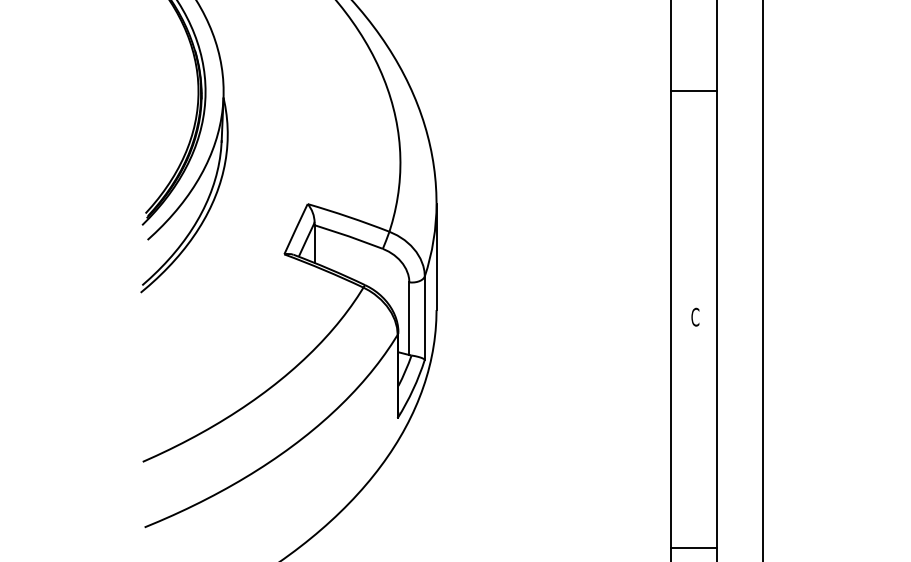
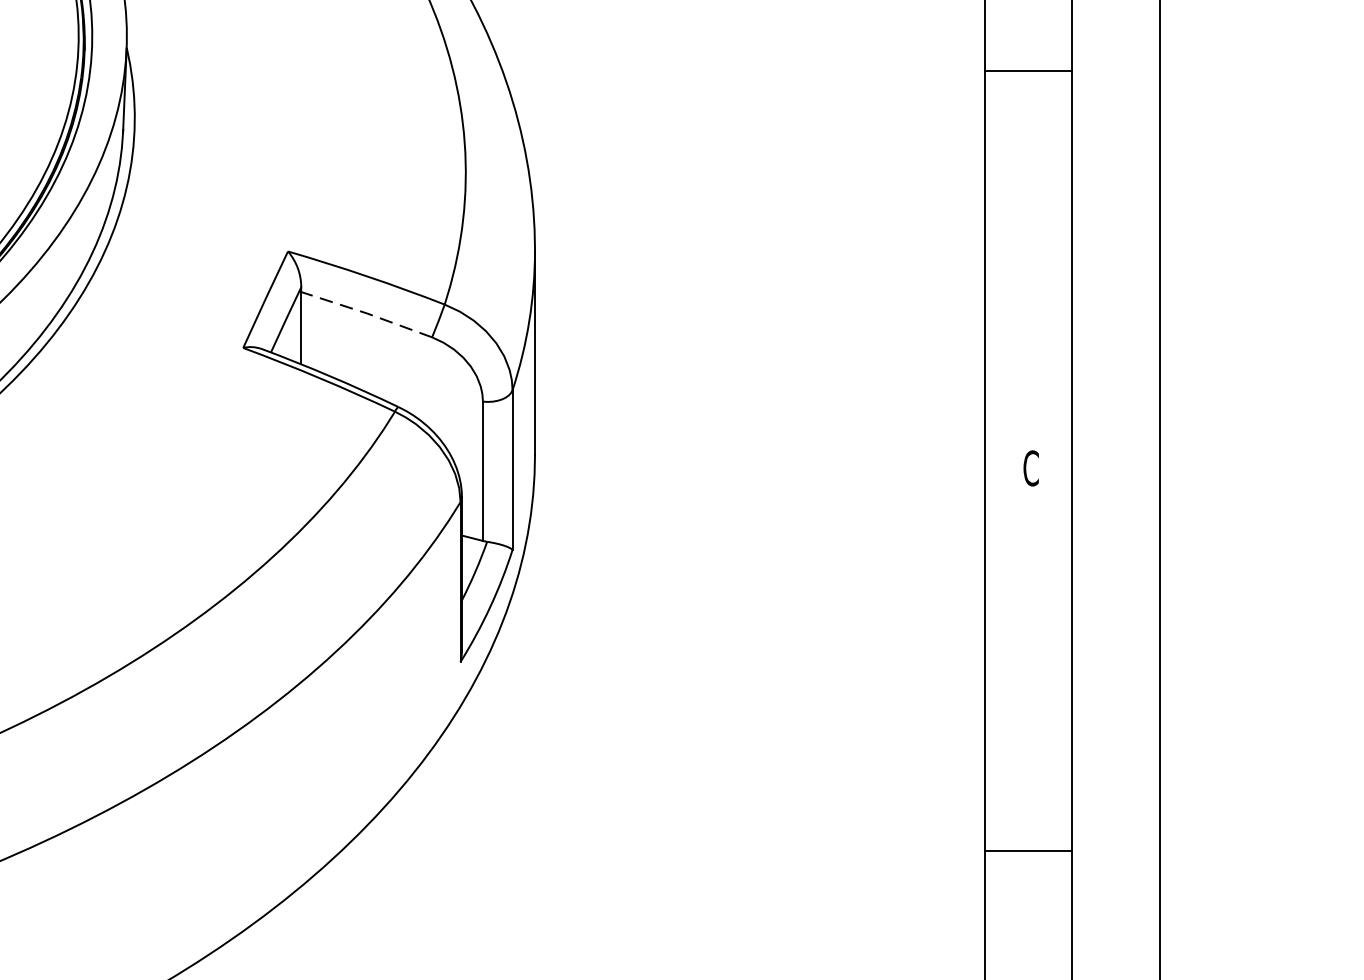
line: (693, 90) -> (1027, 70), moved
line: (348, 236) -> (366, 313), solid -> dashed
line: (693, 547) -> (1027, 850), moved

